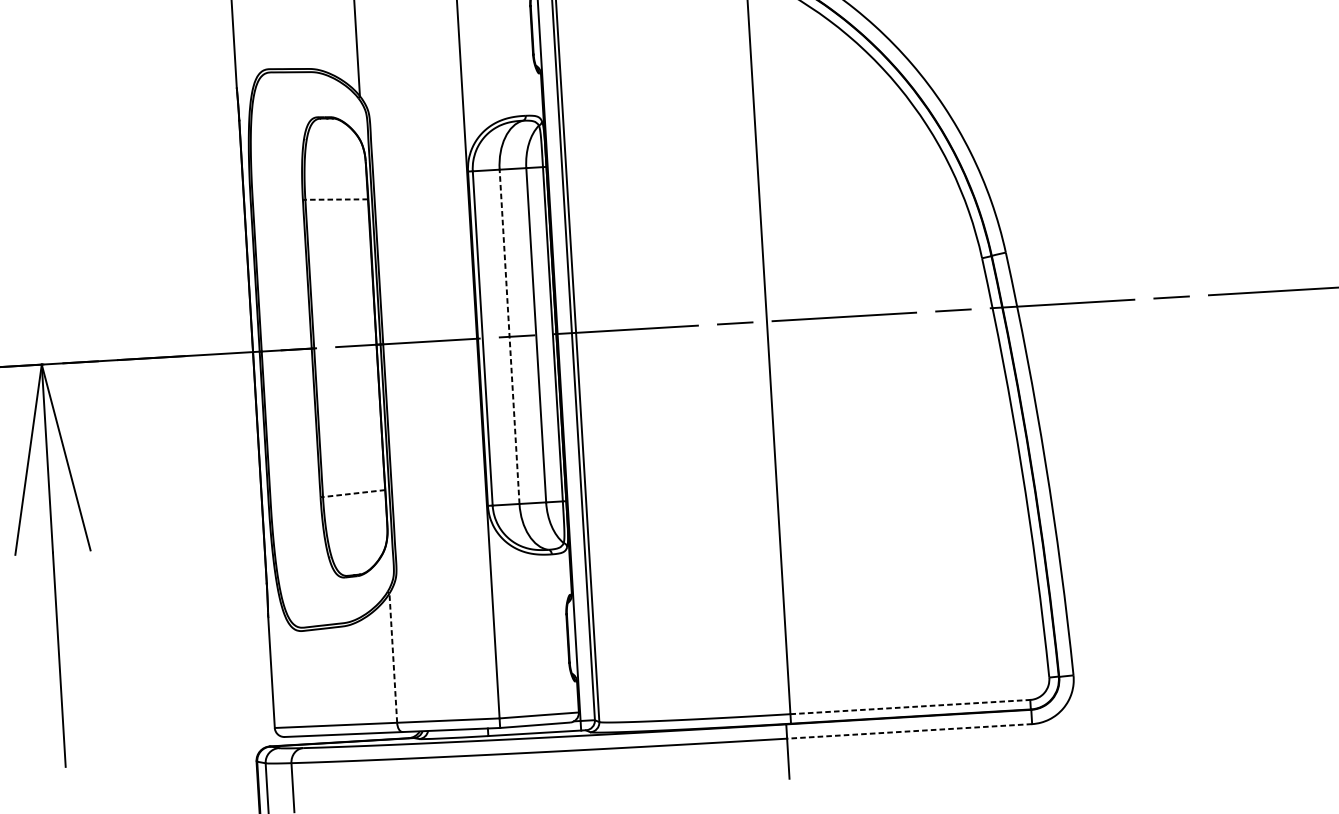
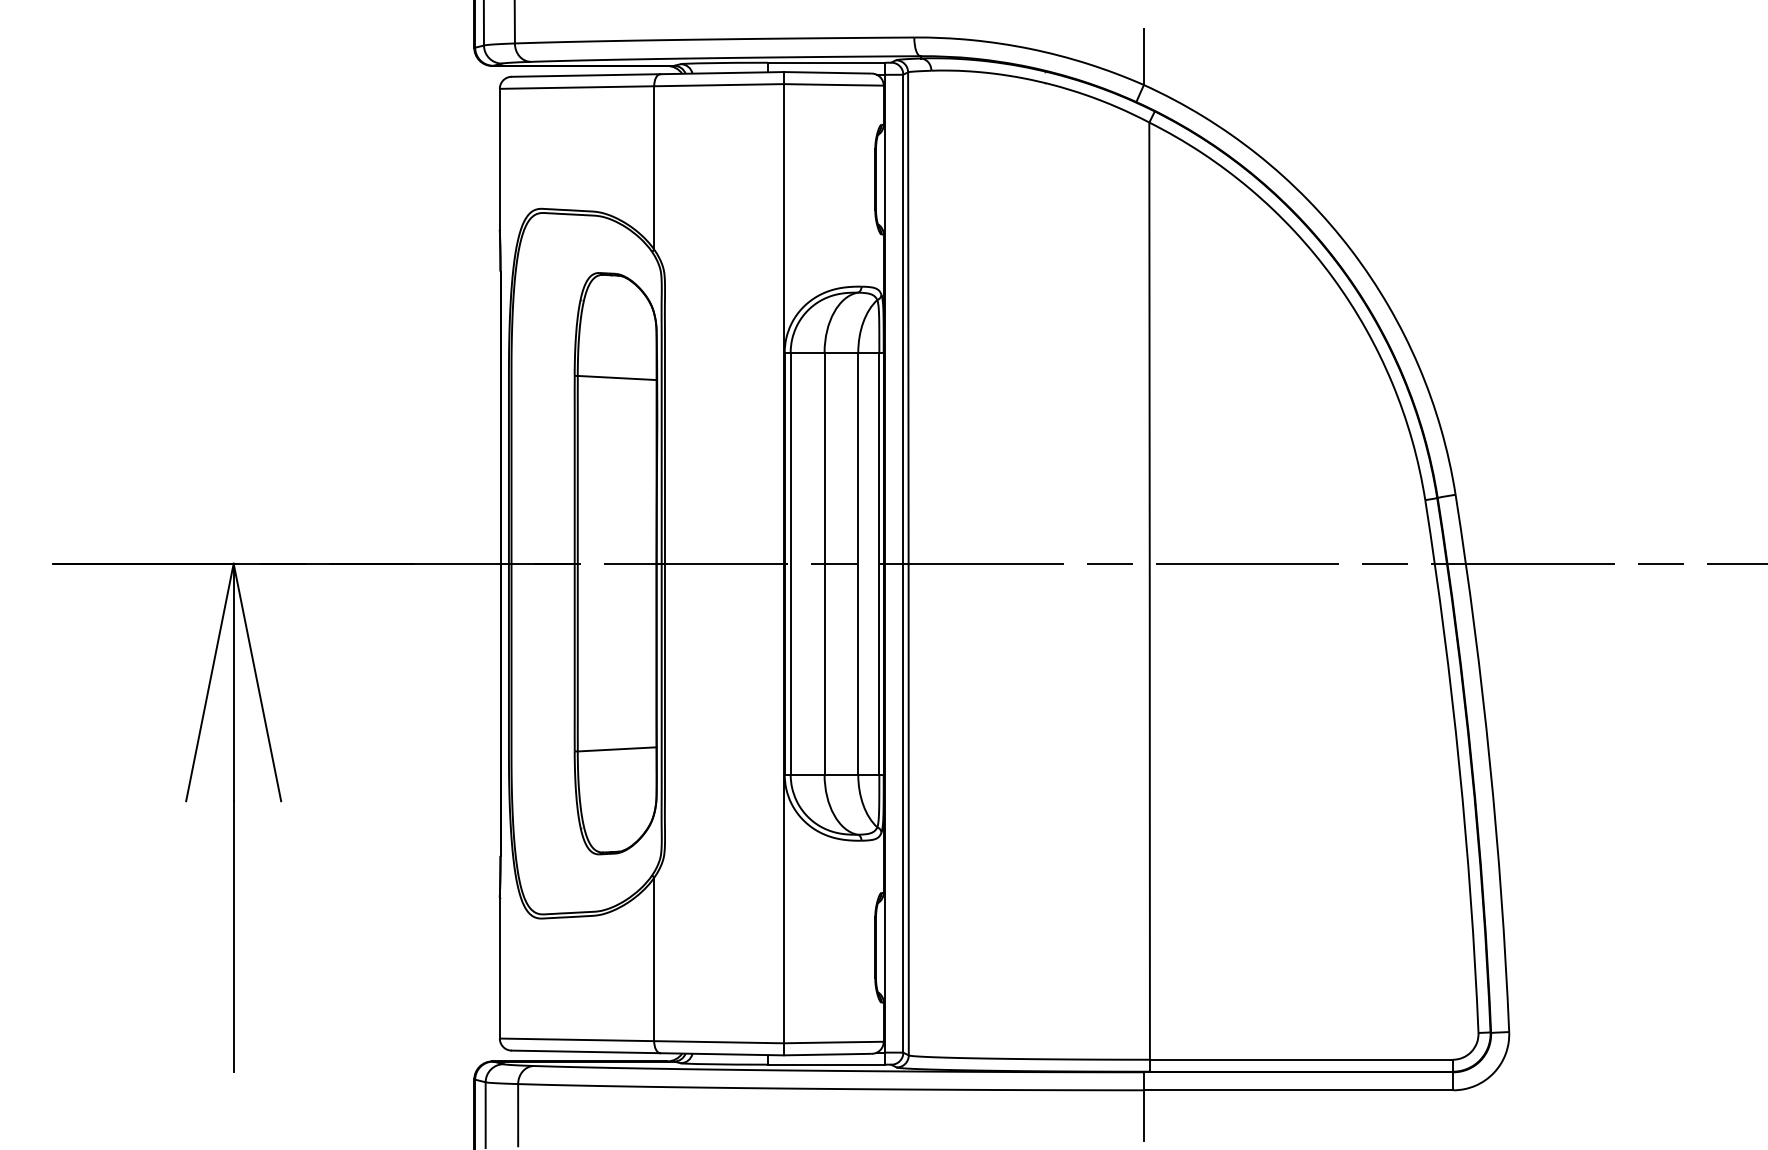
line: (336, 199) -> (616, 377), dashed -> solid
line: (509, 336) -> (824, 563), dashed -> solid
line: (353, 493) -> (616, 749), dashed -> solid
line: (393, 658) -> (654, 959), dashed -> solid
line: (910, 706) -> (1301, 1059), dashed -> solid
line: (909, 731) -> (1298, 1090), dashed -> solid

